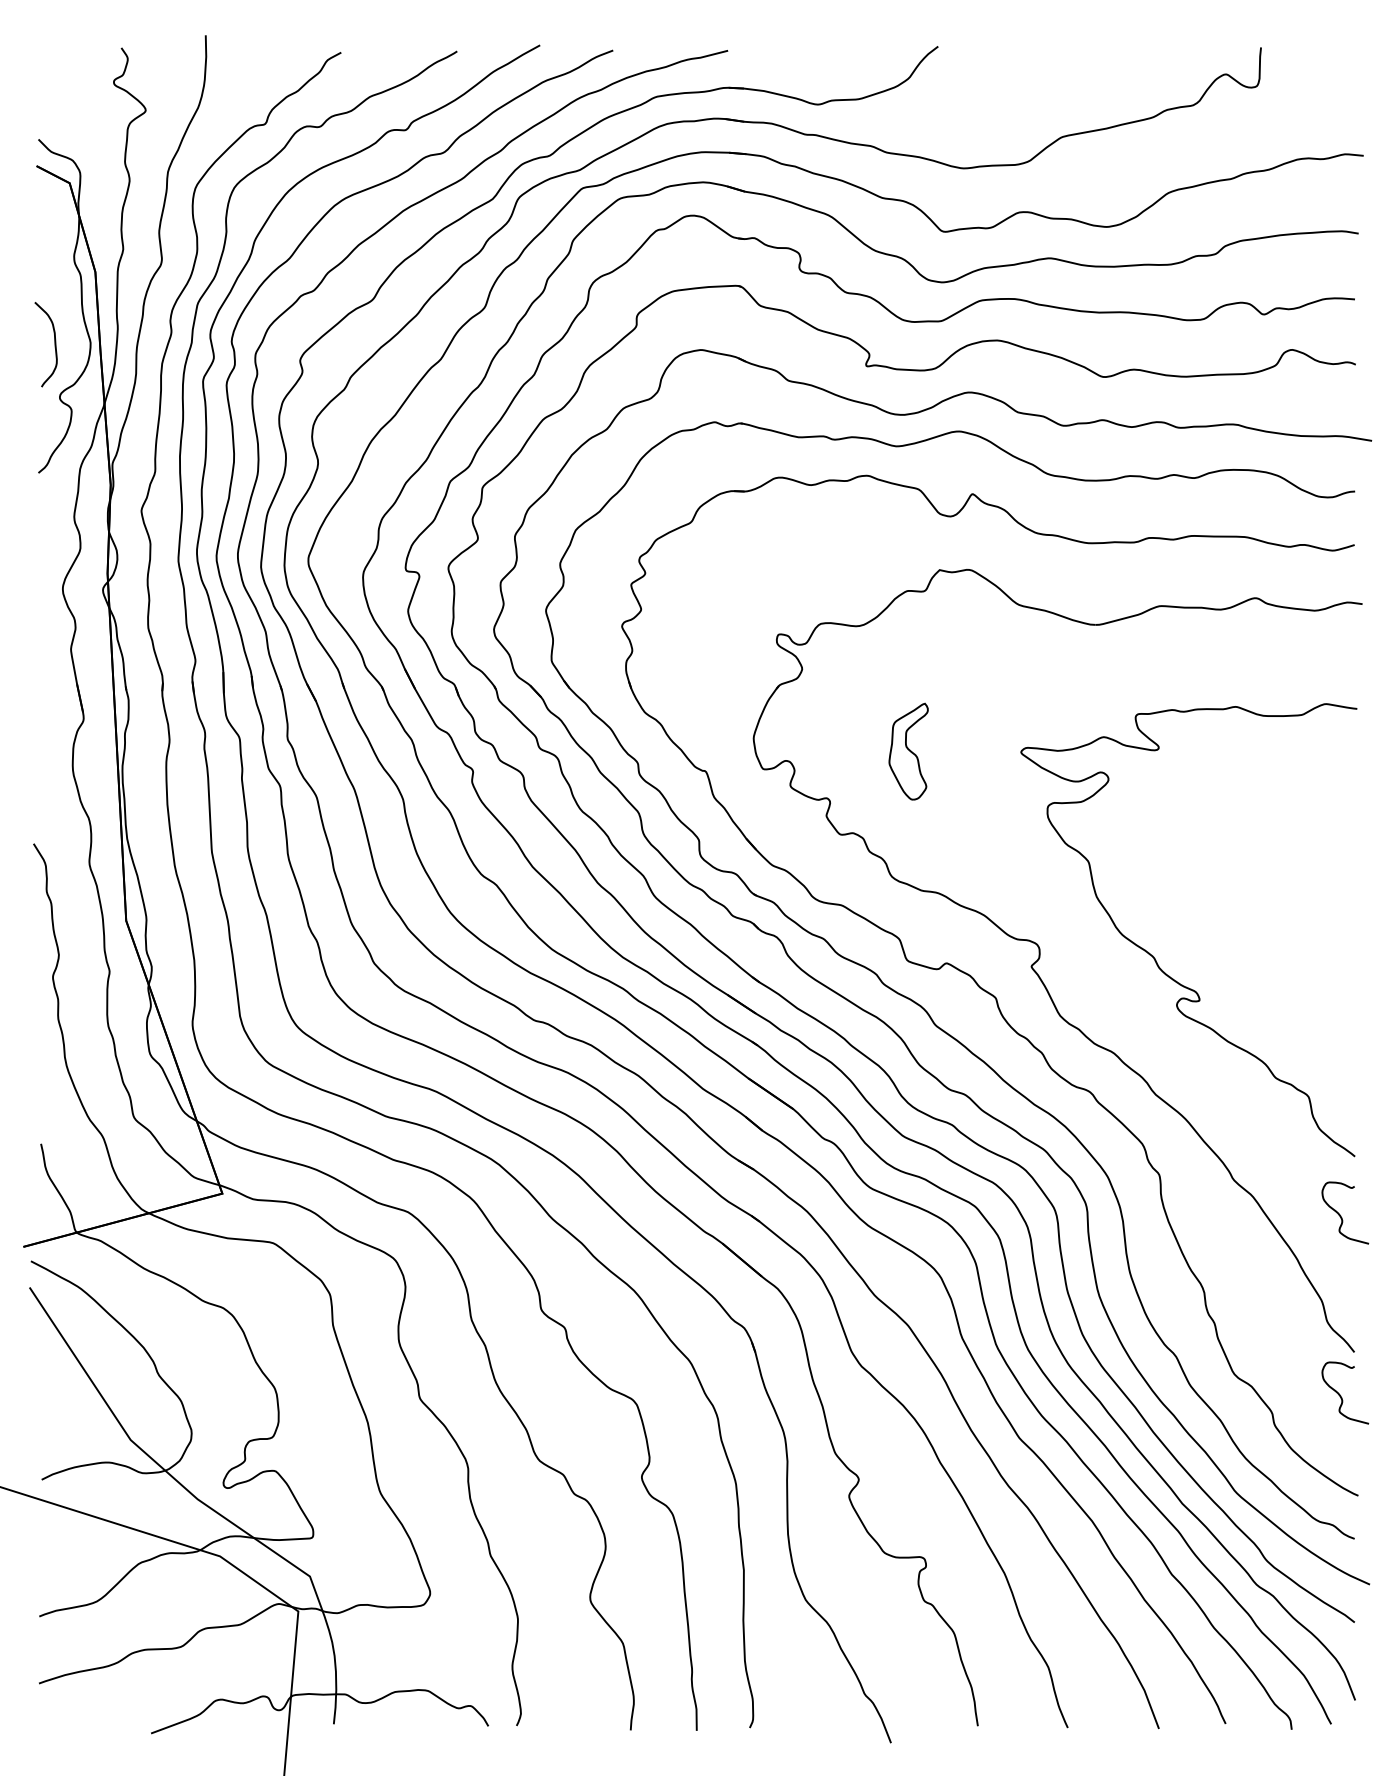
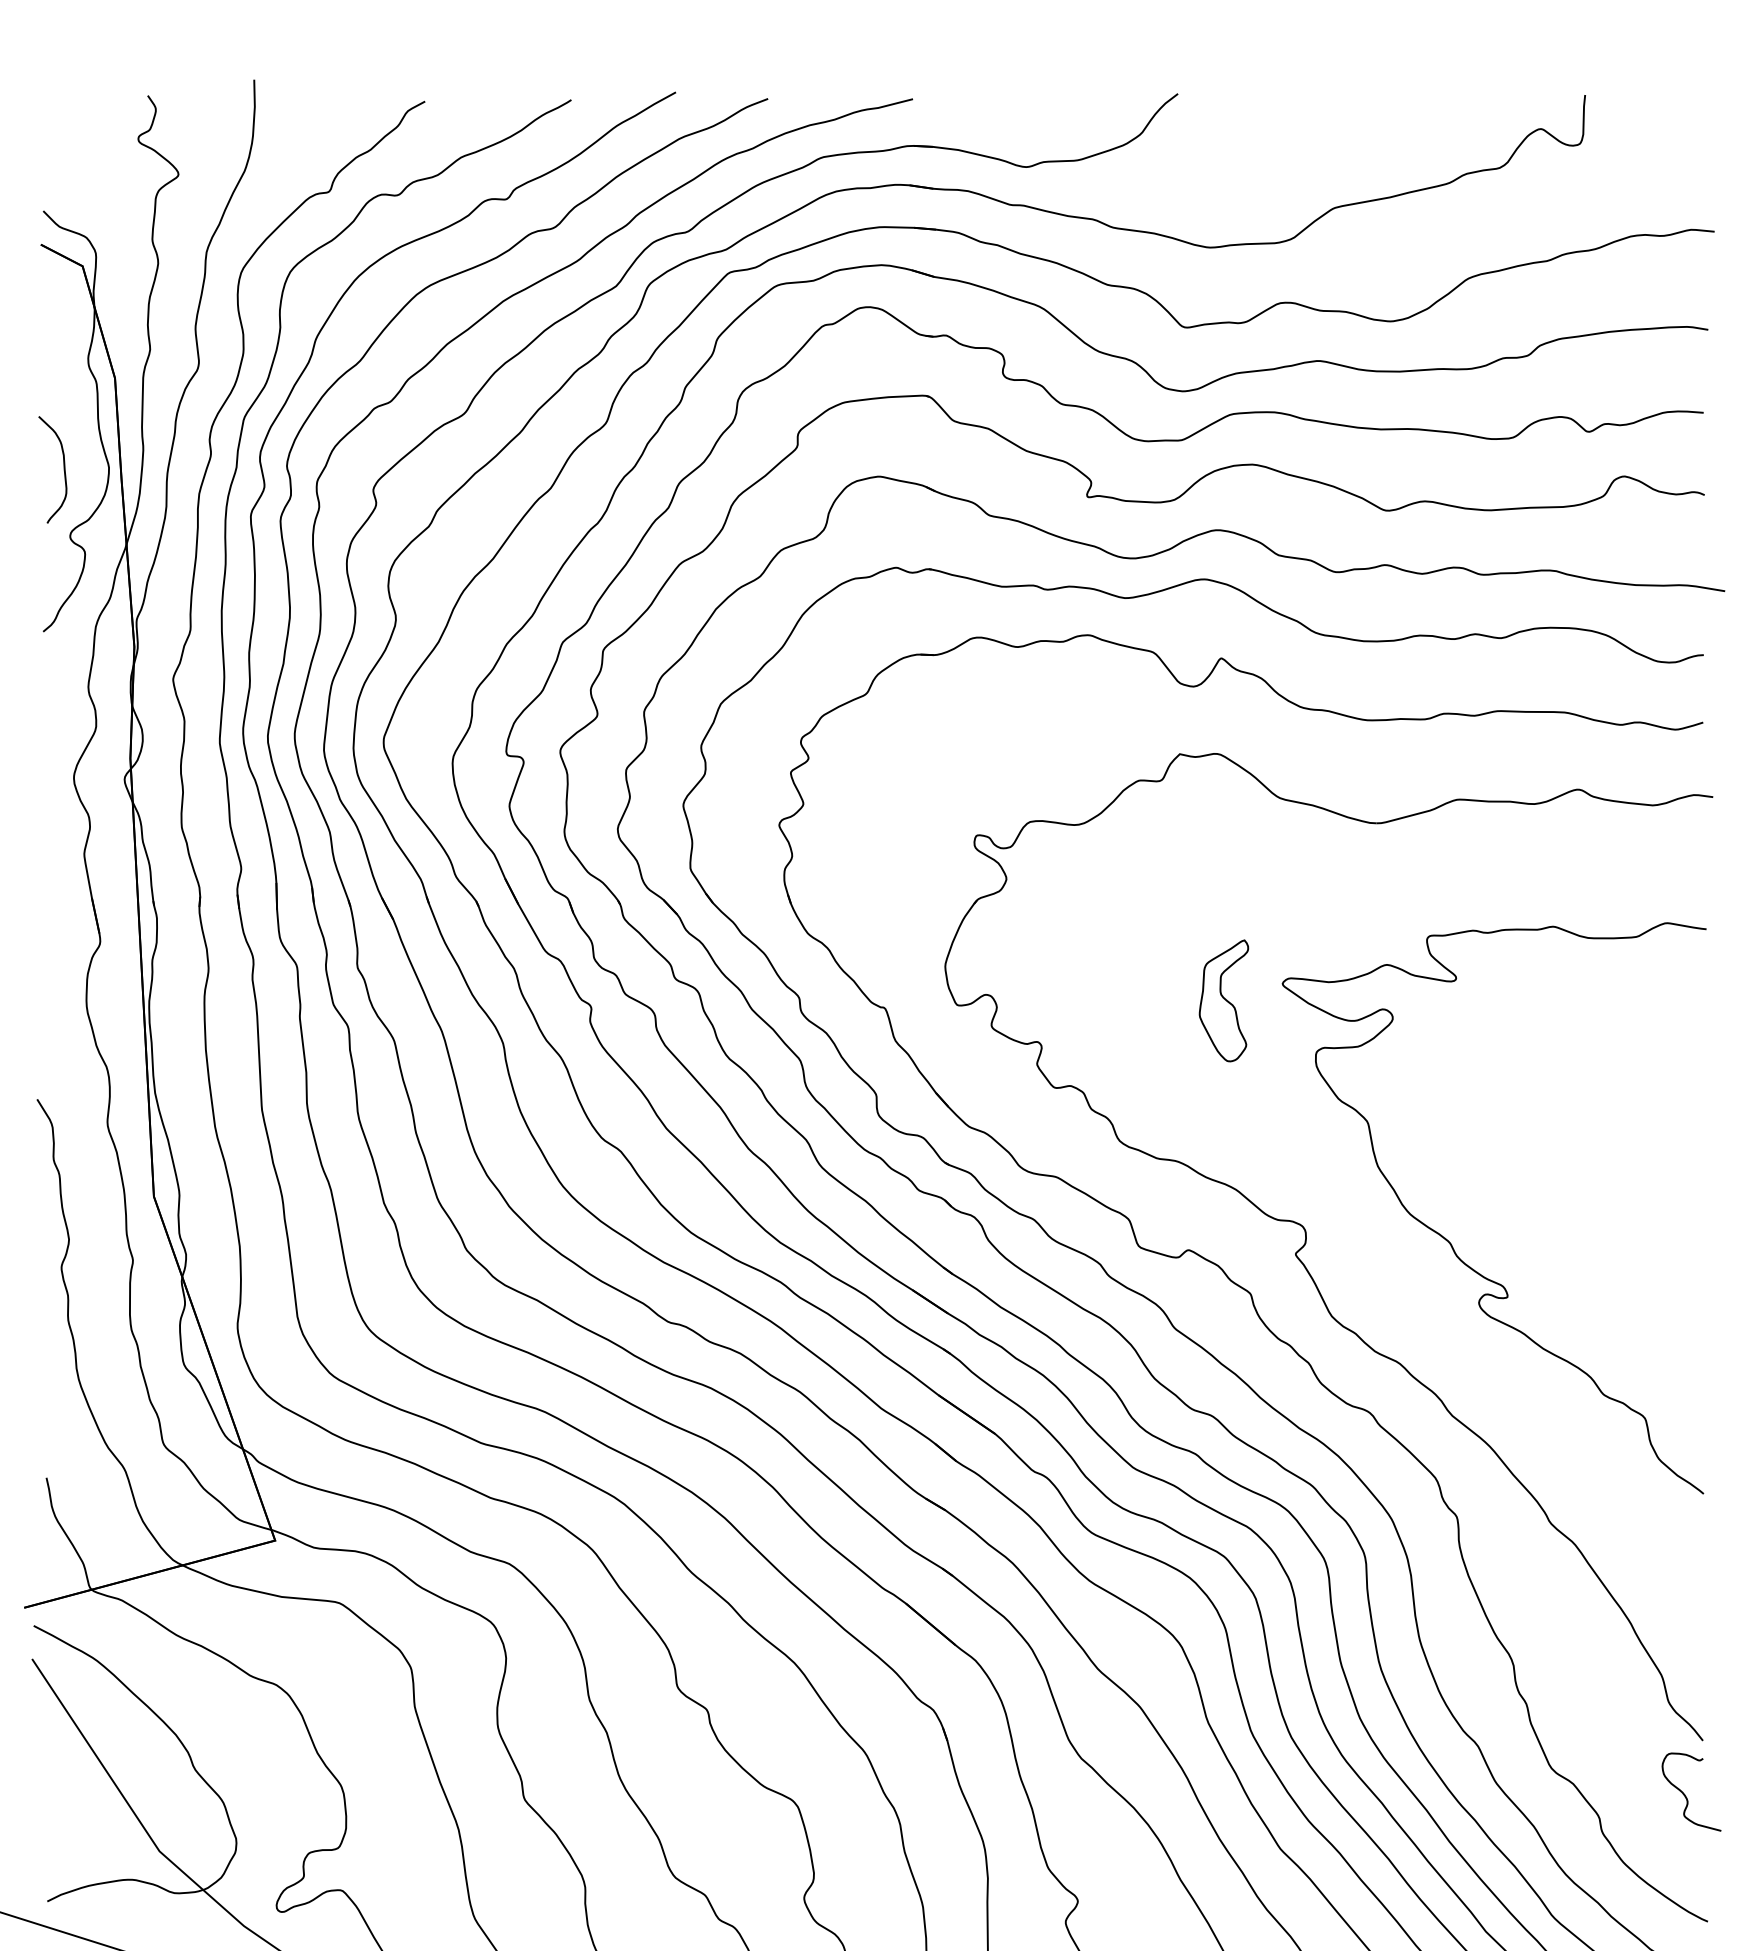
part: (908, 751) -> (1223, 1000), moved
curve: (1340, 1214) -> (1685, 1566), removed

